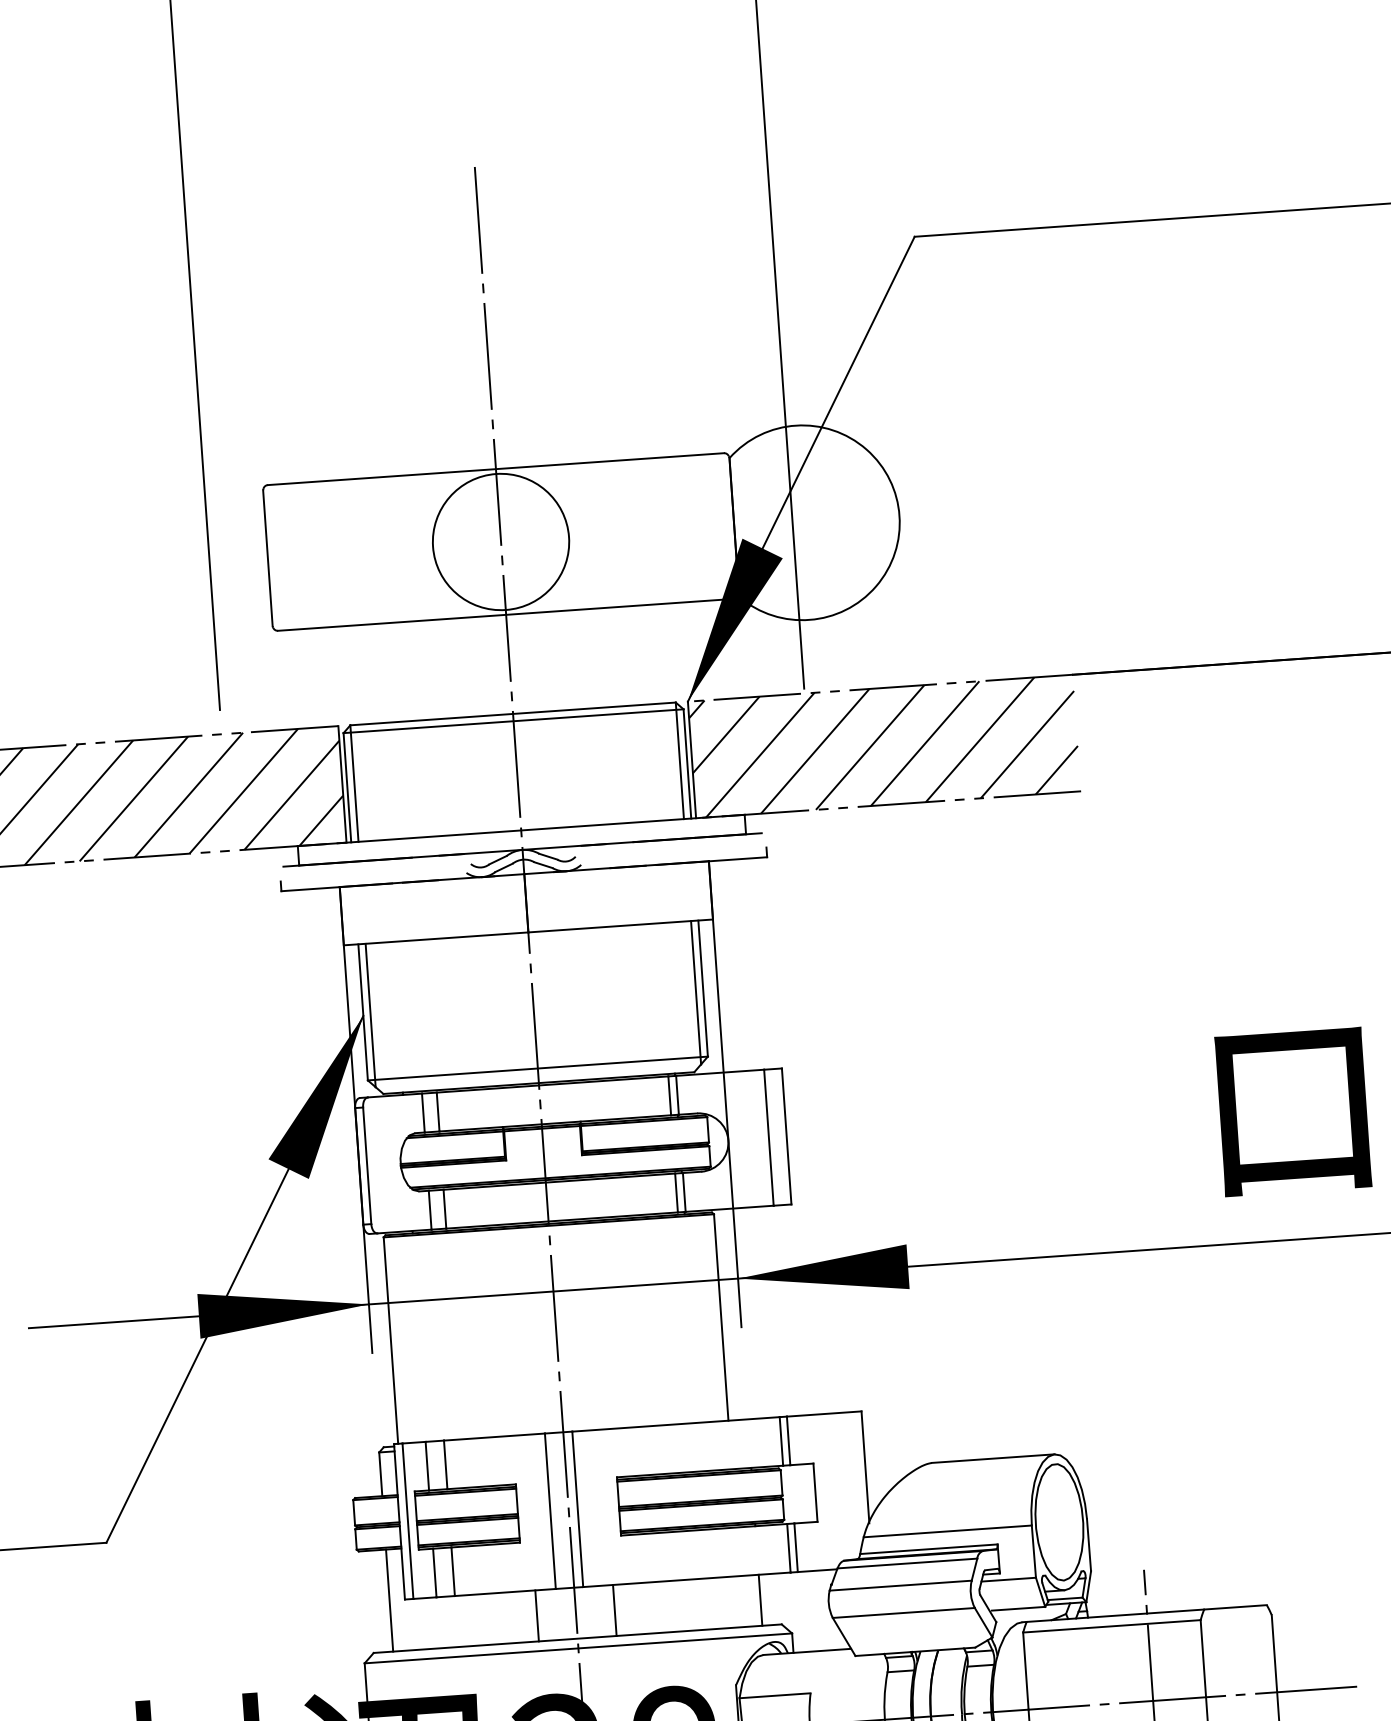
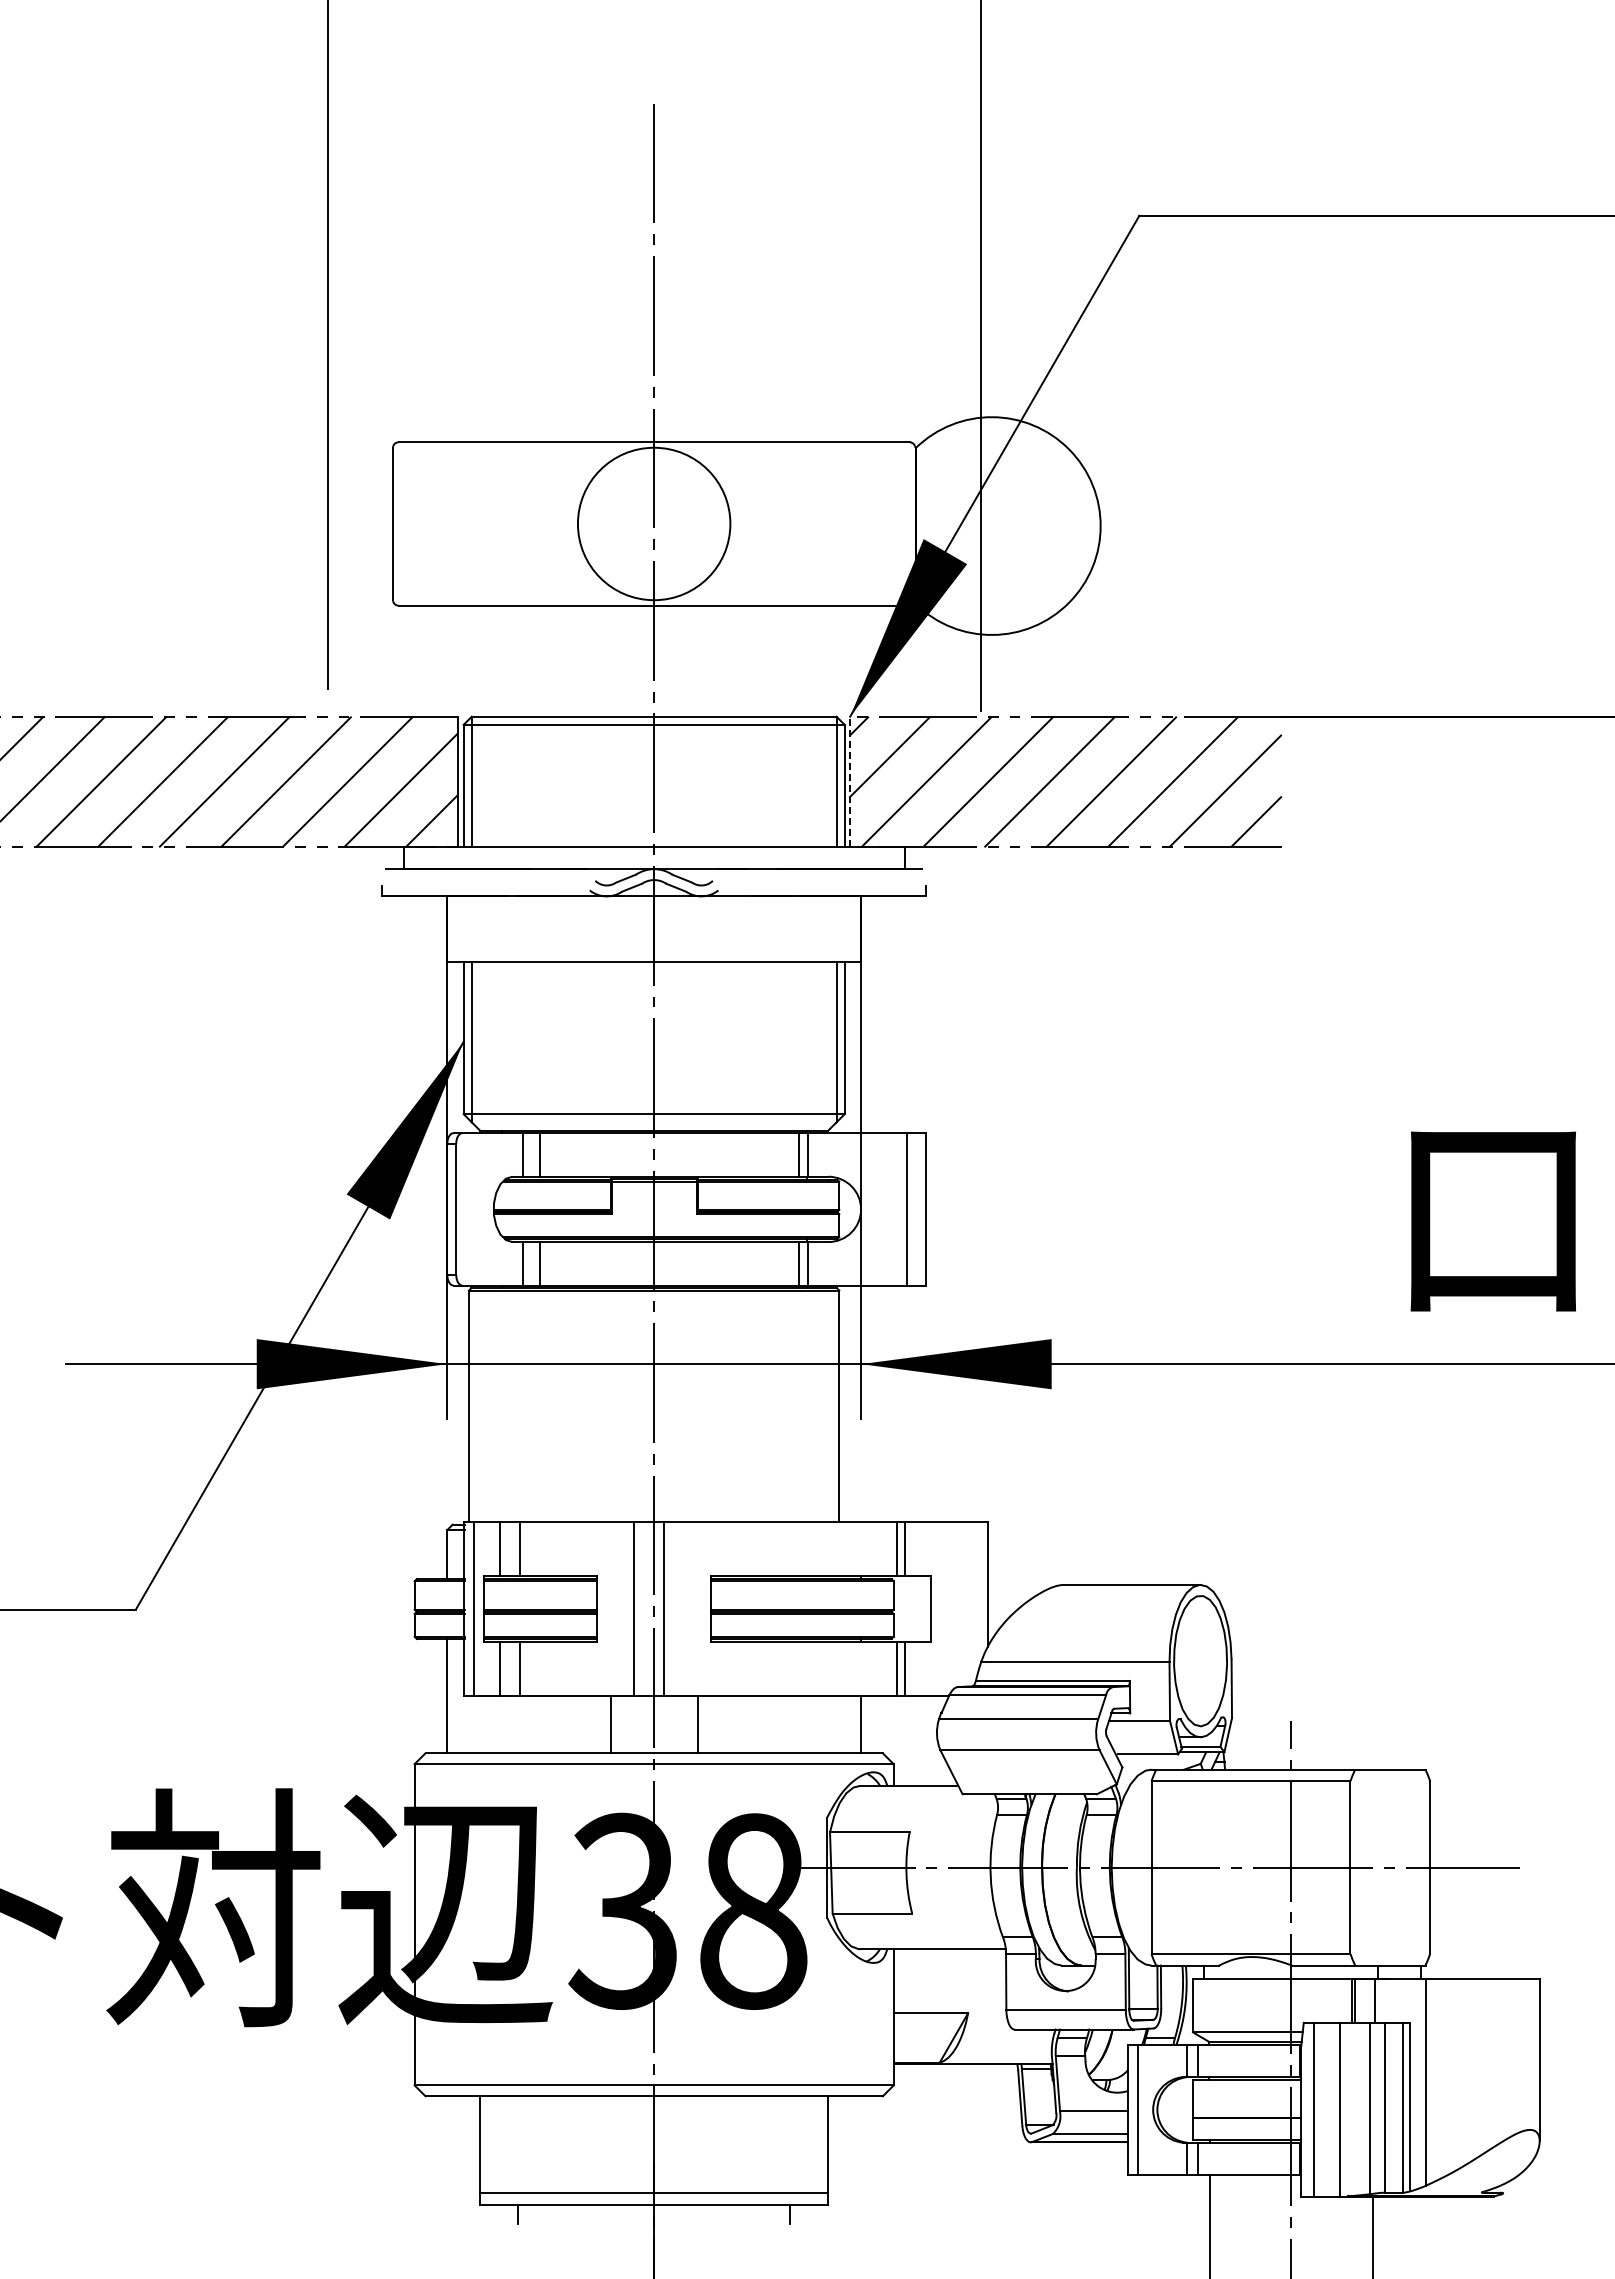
line: (692, 759) -> (850, 781), solid -> dashed

